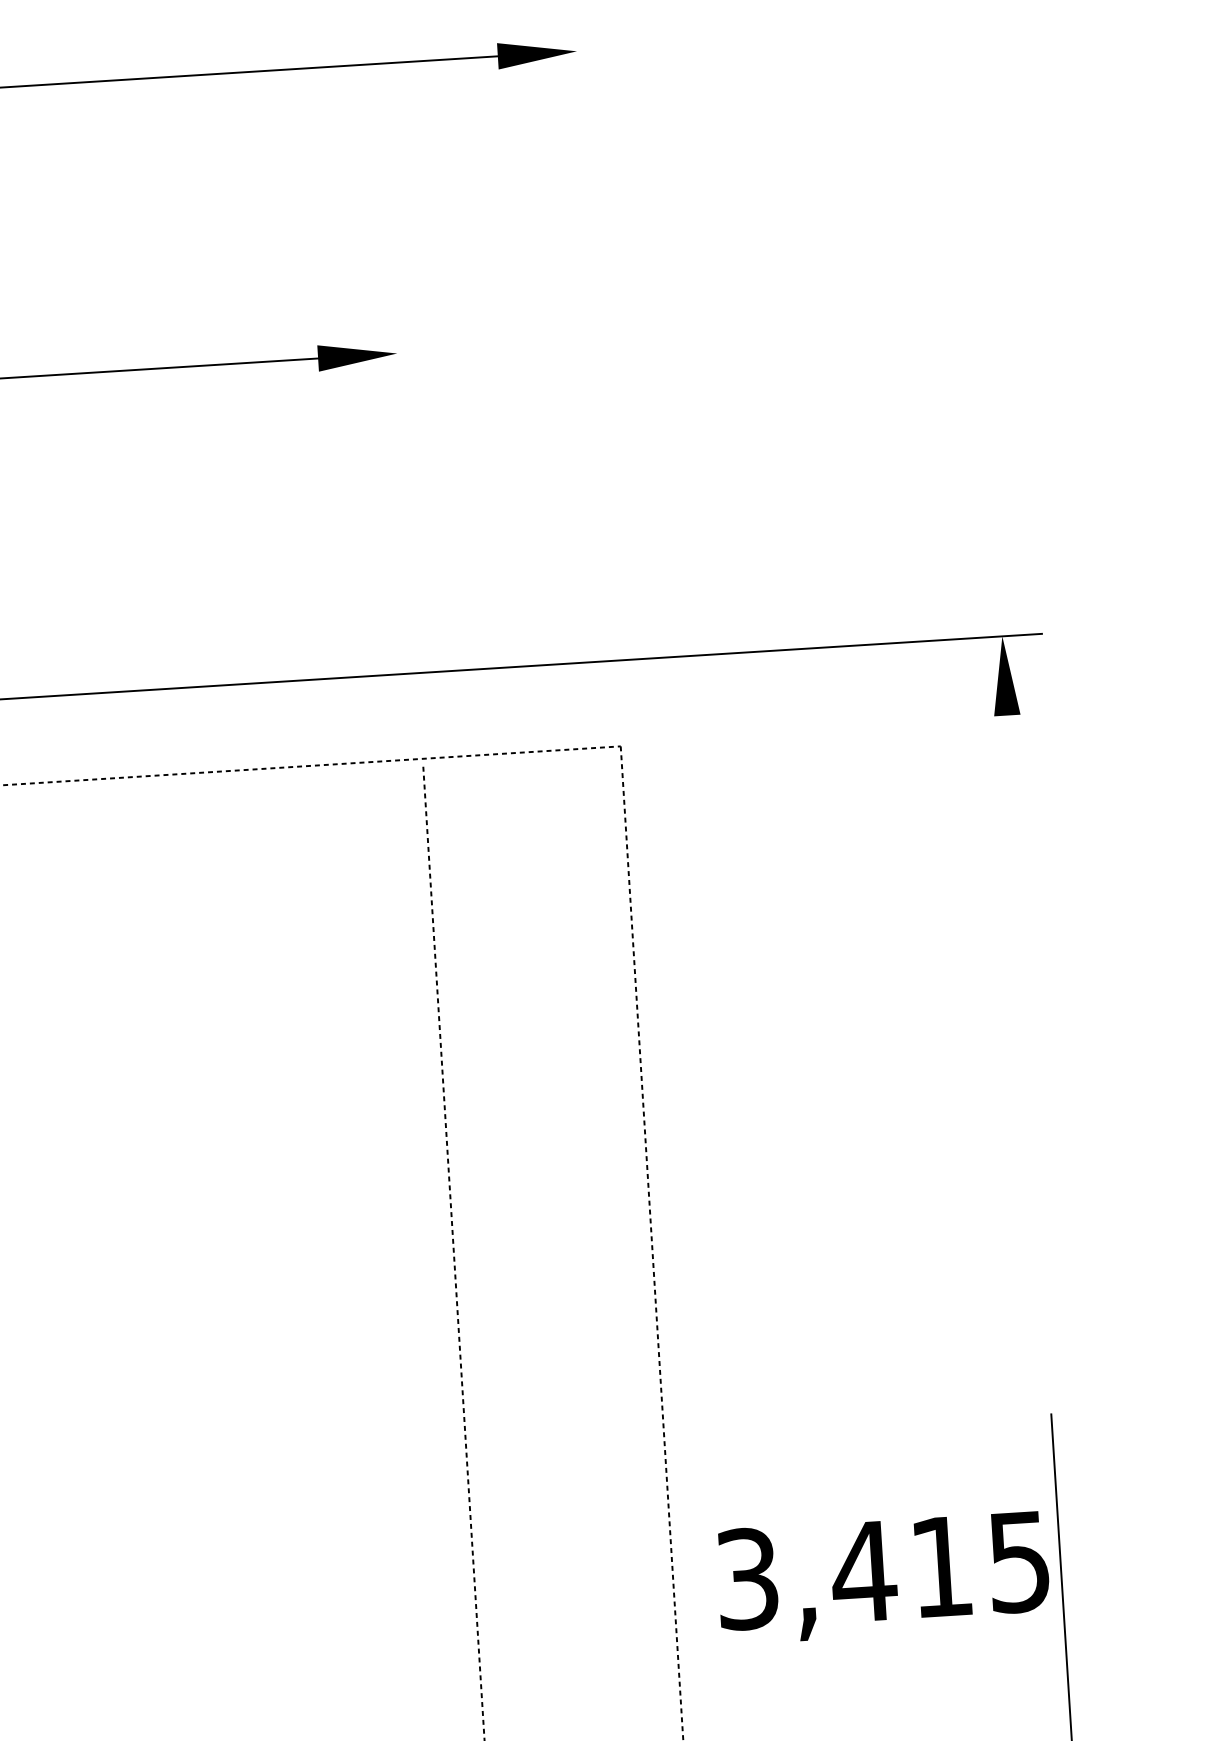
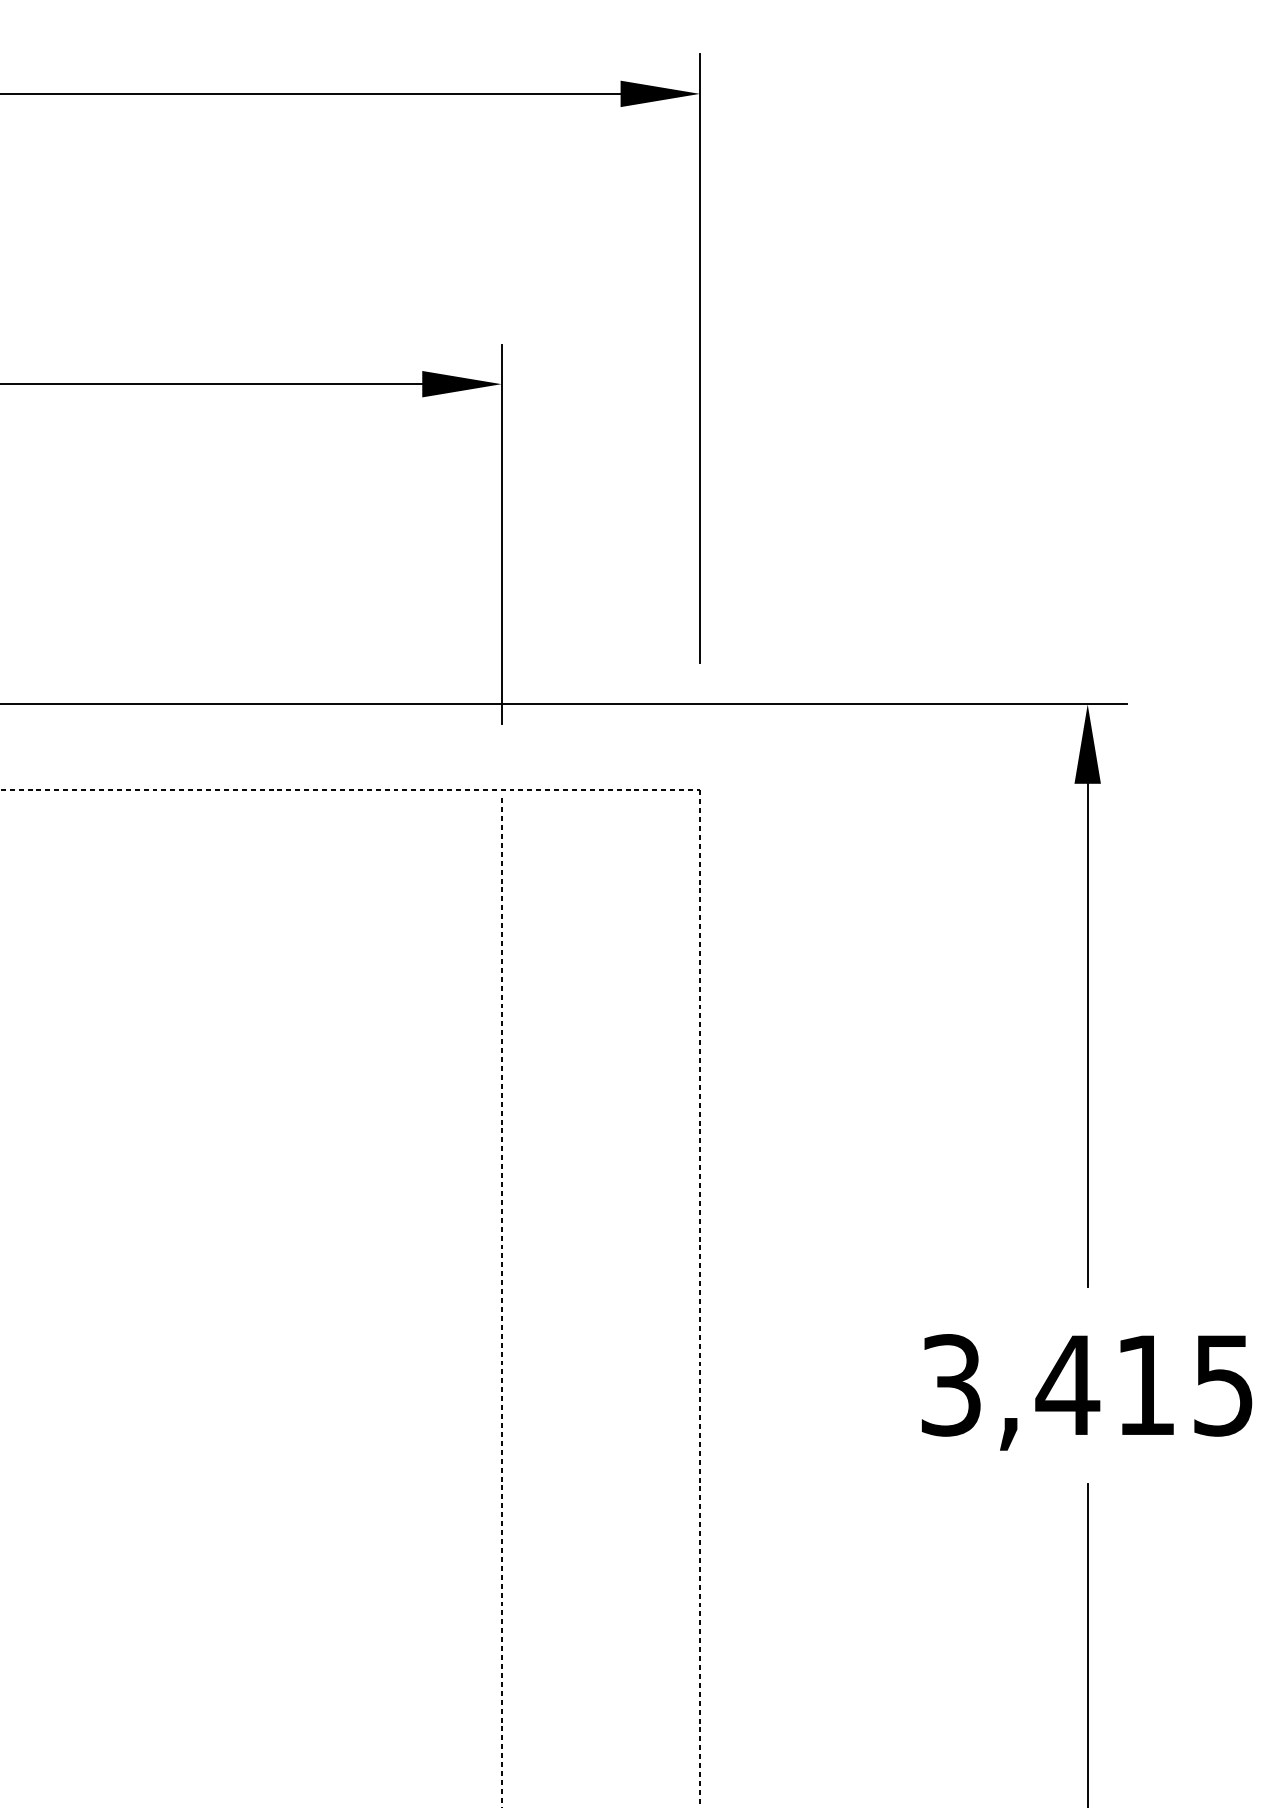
line: (593, 315) -> (699, 358), added
line: (406, 502) -> (501, 533), added
line: (1022, 965) -> (1087, 1034), added
text: (883, 1577) -> (1086, 1392), moved

